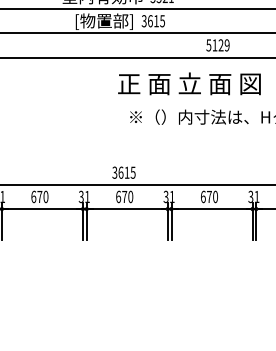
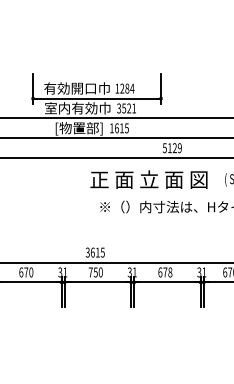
text: (143, 21) -> (111, 128), 3615 -> 1615
text: (120, 197) -> (92, 272), 670 -> 750
text: (215, 198) -> (170, 273), 670 -> 678

